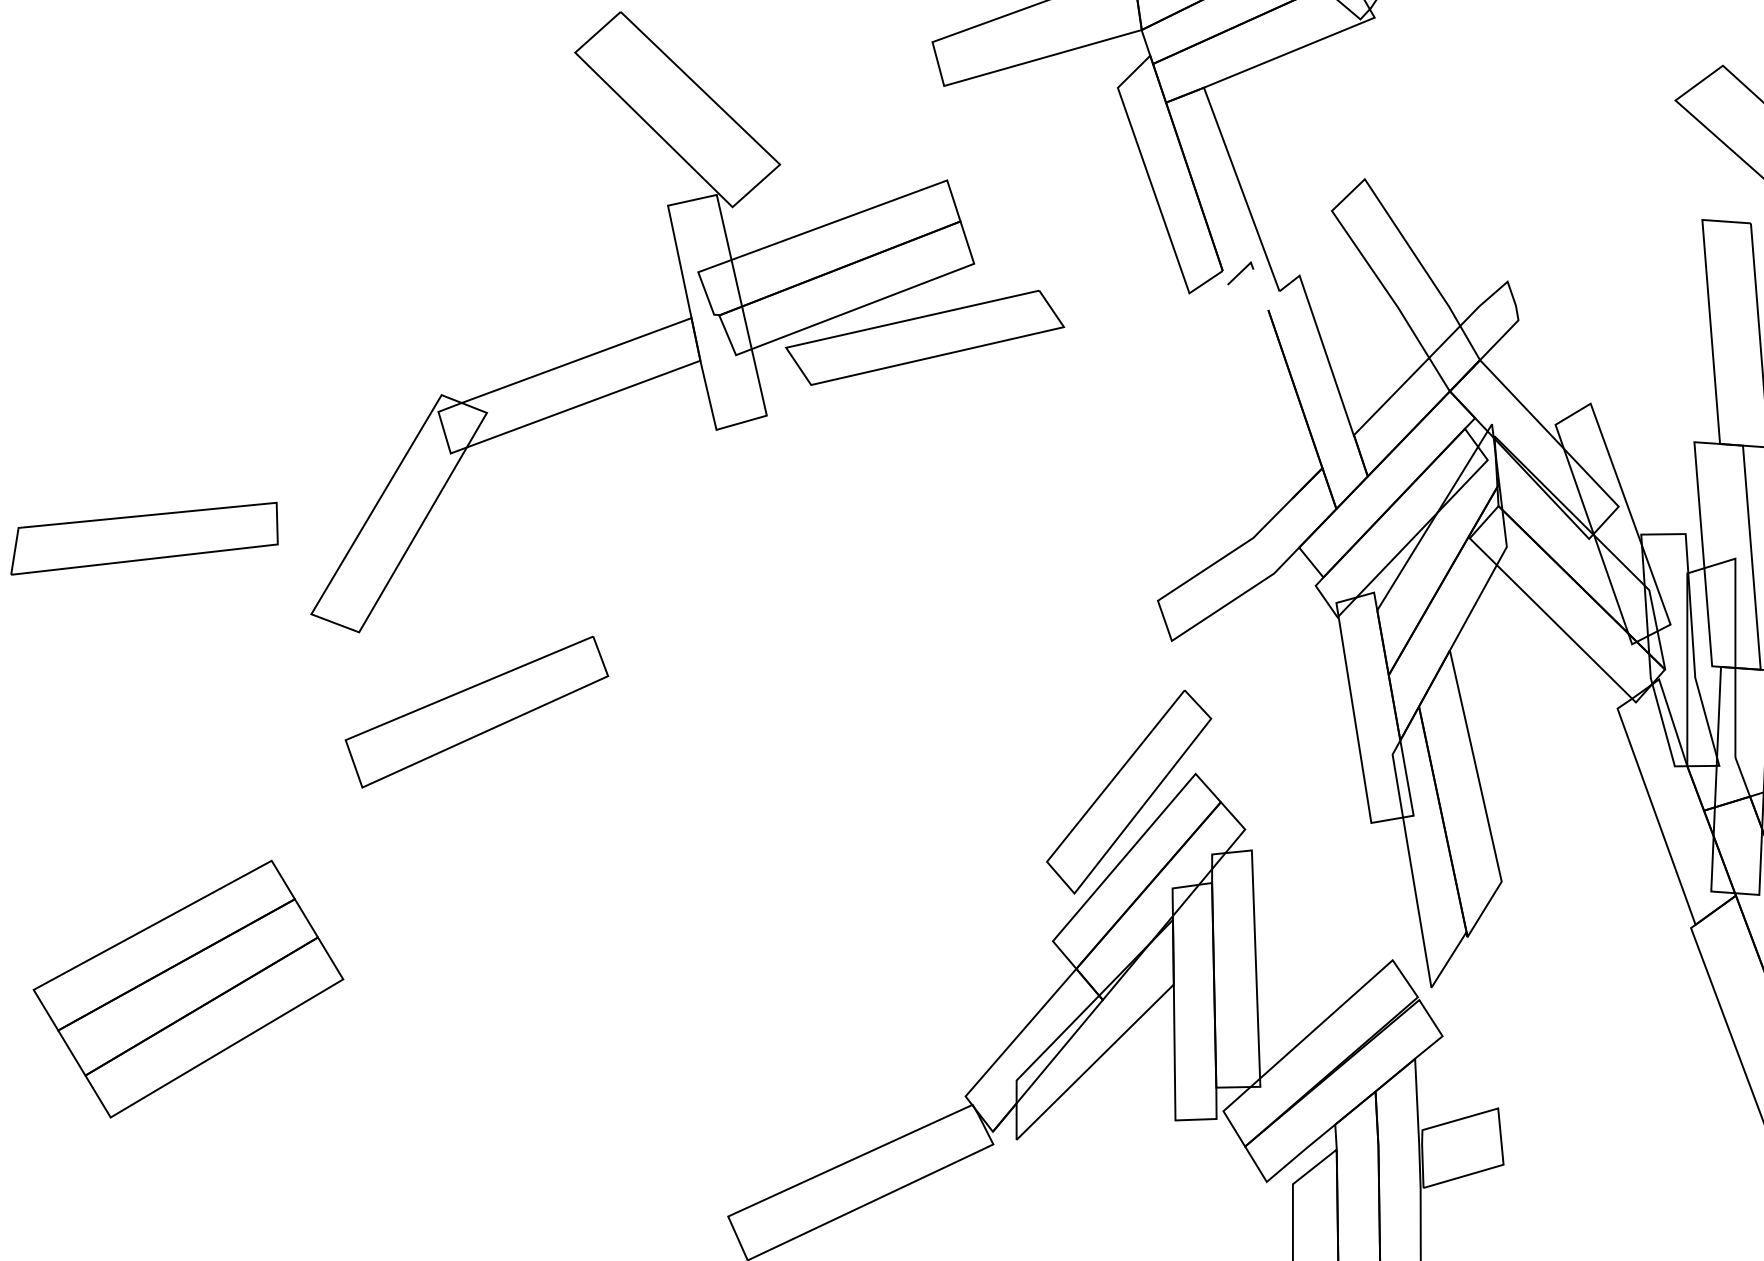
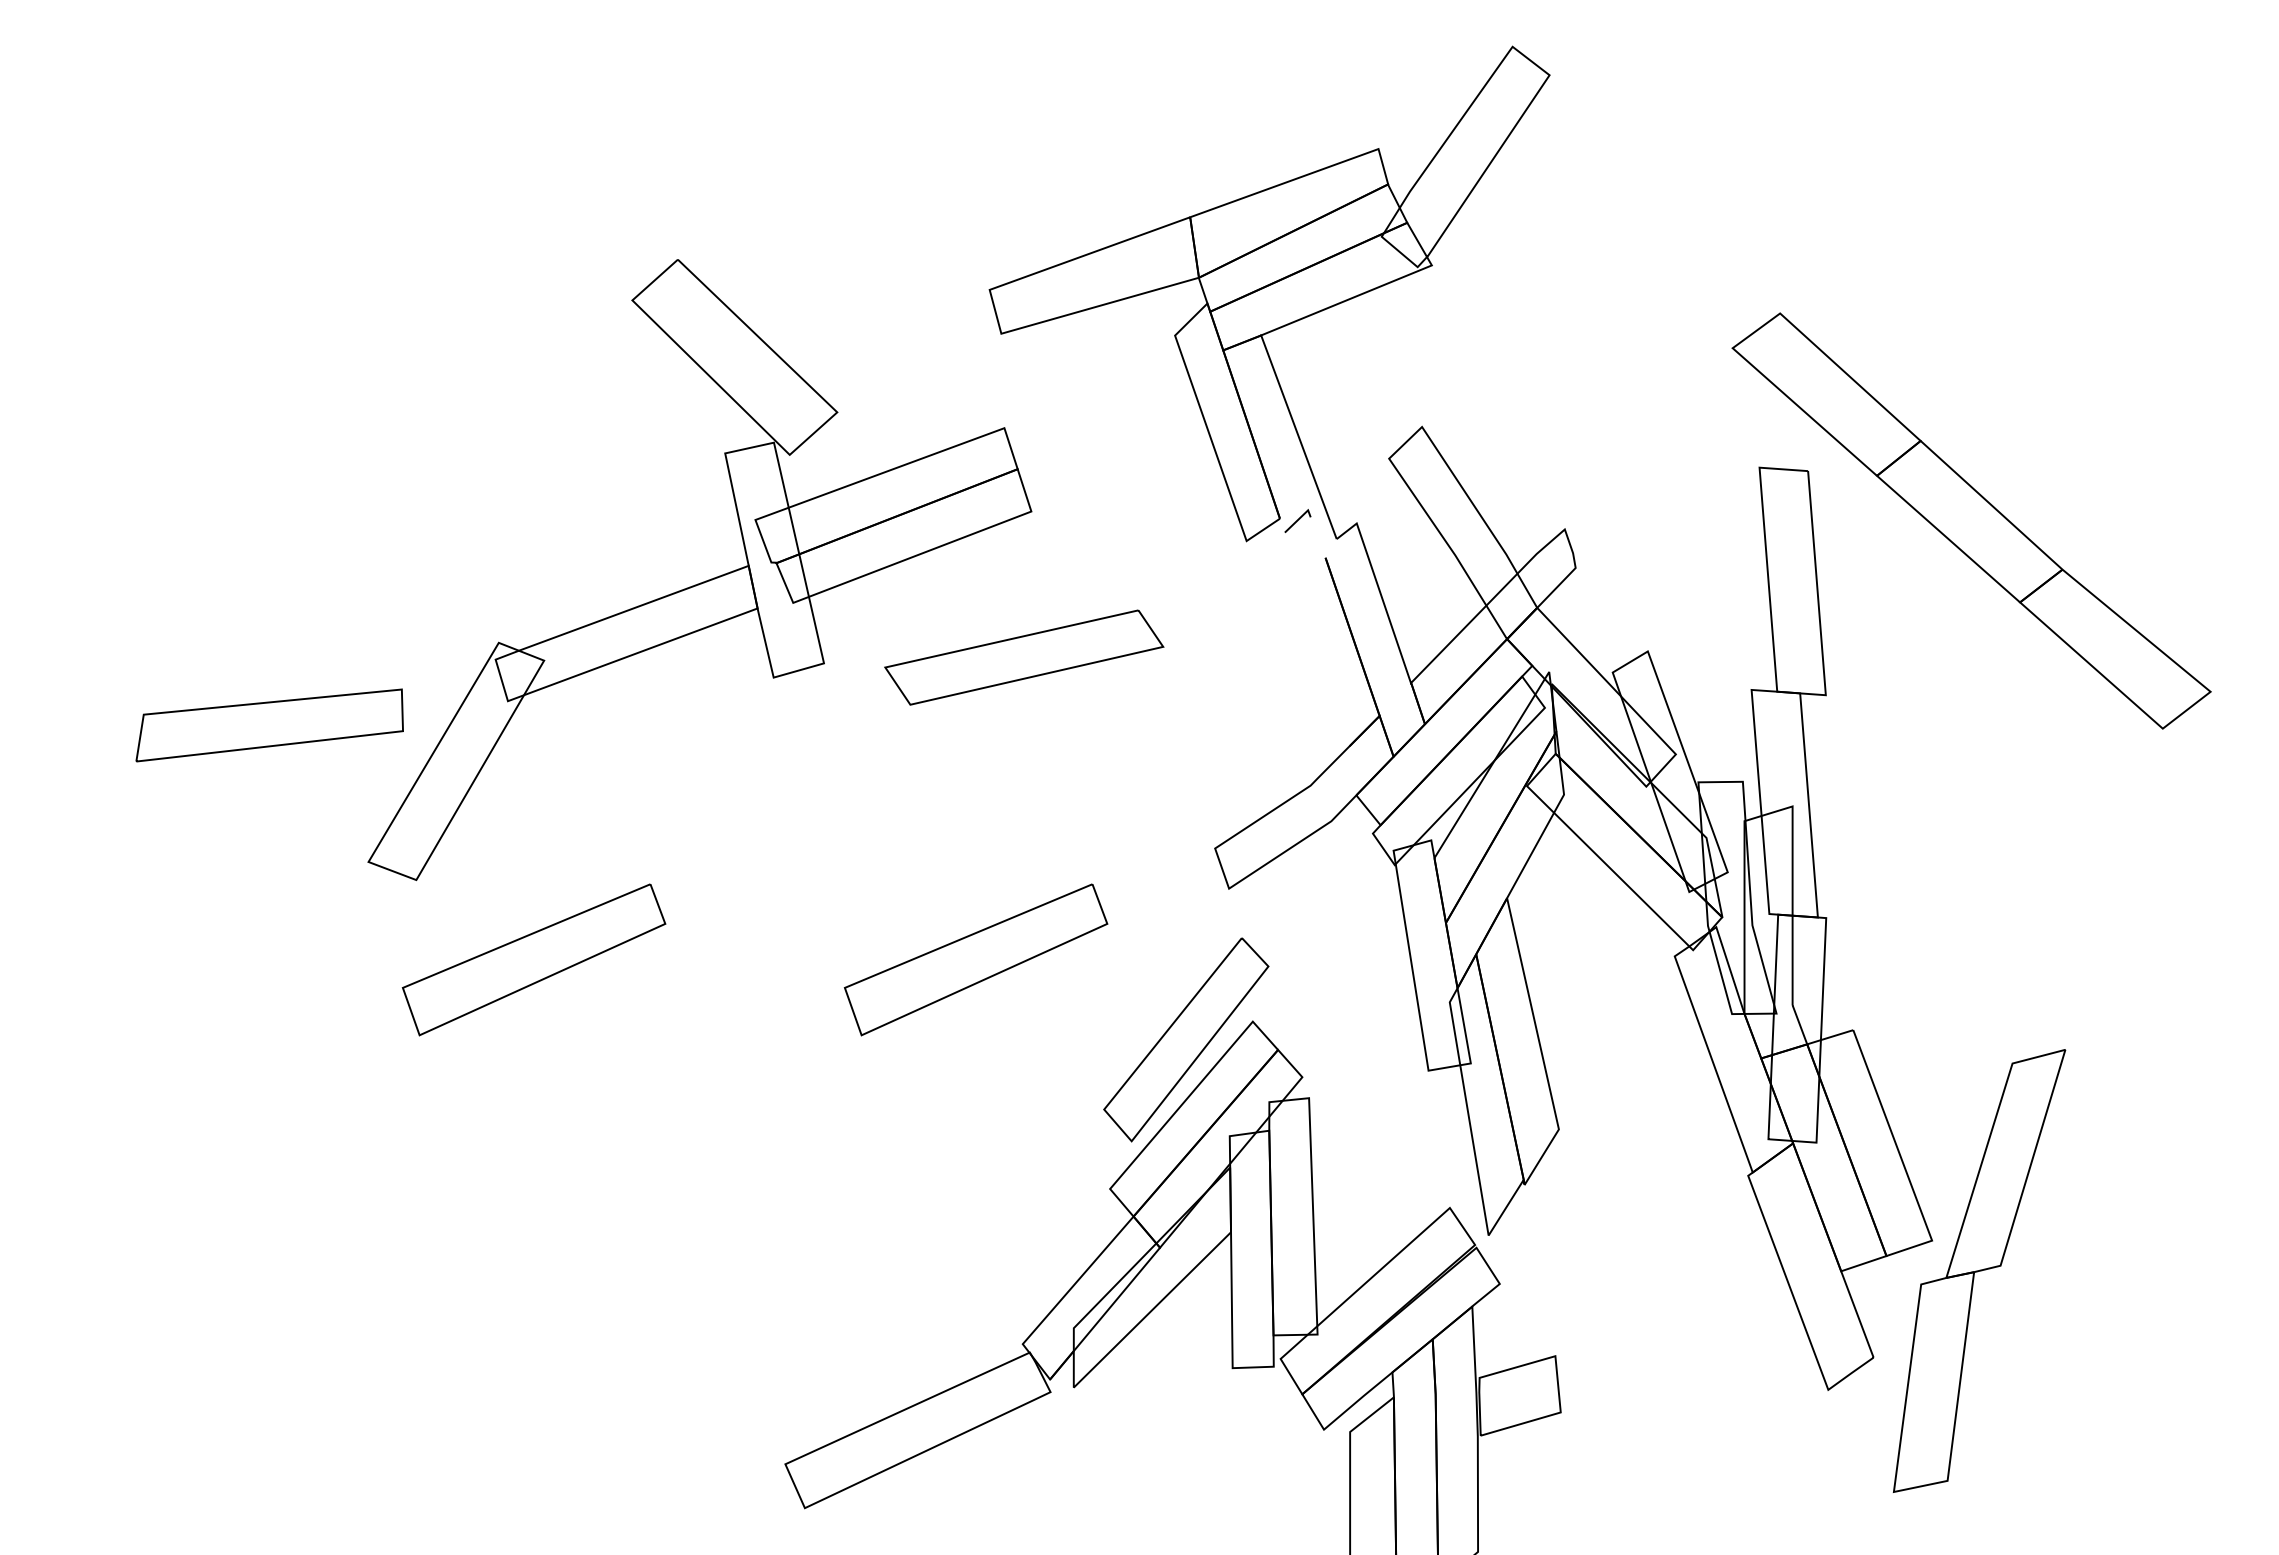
part: (925, 337) -> (1024, 657), moved
part: (144, 538) -> (269, 725), moved
part: (918, 711) -> (975, 959), added
part: (188, 988) -> (245, 1236), removed

